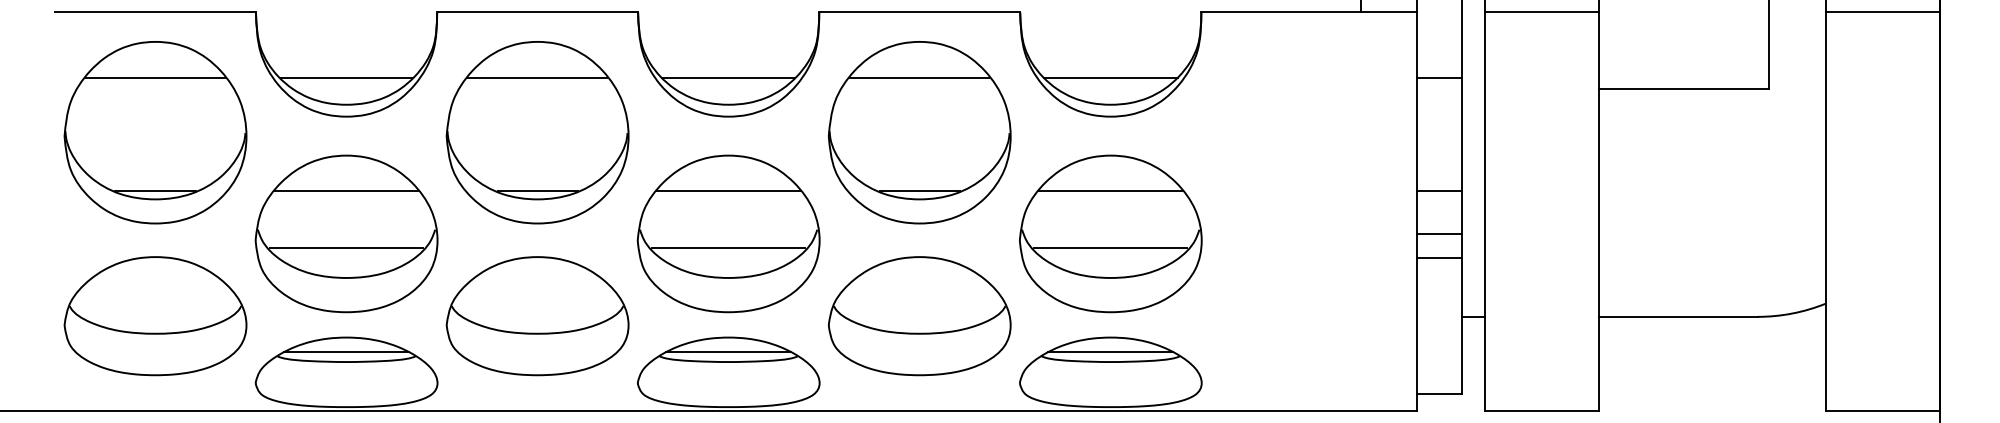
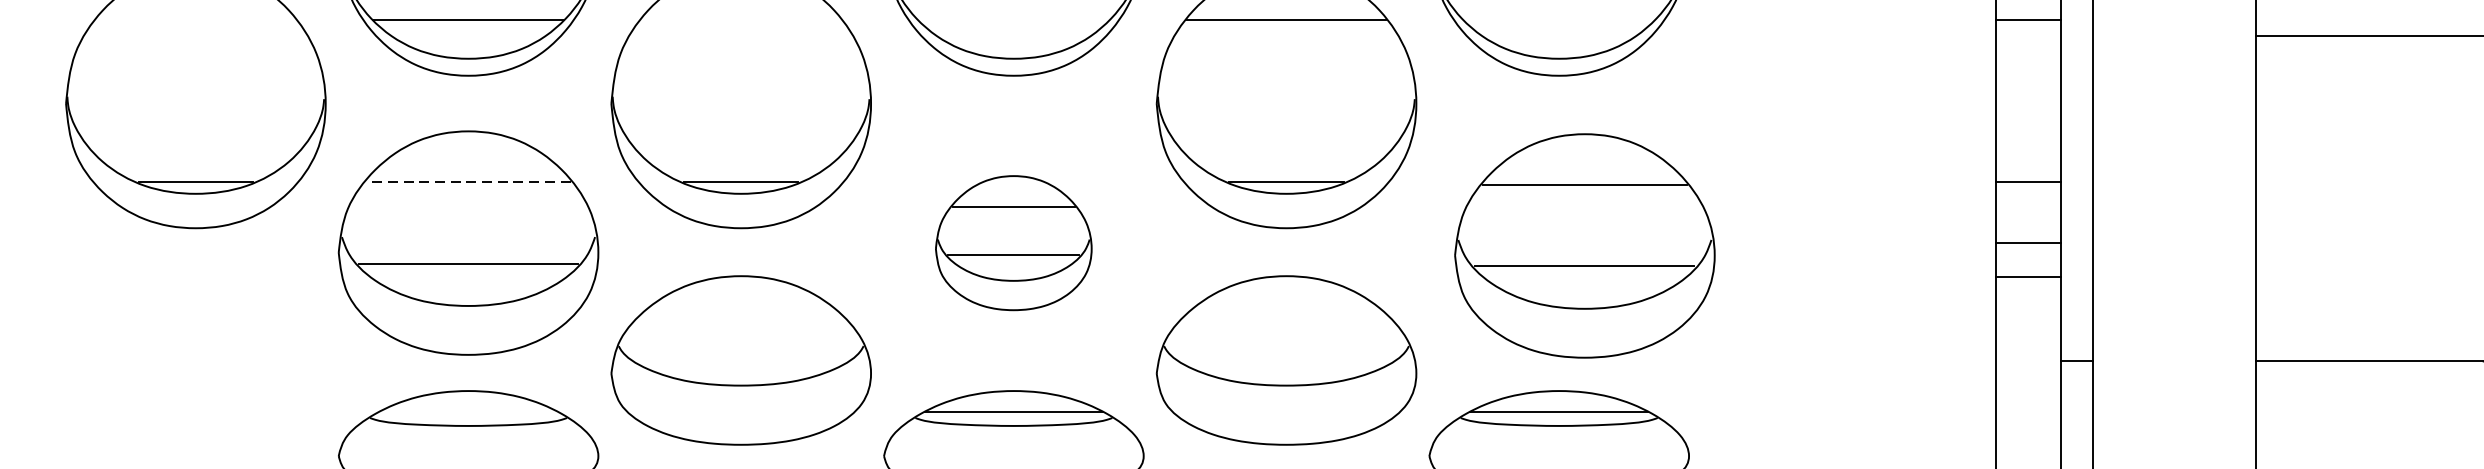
line: (155, 77) -> (195, 19), removed
line: (537, 77) -> (741, 19), removed
line: (728, 77) -> (1013, 19), removed
line: (1110, 77) -> (1558, 19), removed
line: (346, 191) -> (468, 182), solid -> dashed
part: (728, 233) -> (1013, 242), size x0.6
part: (1110, 233) -> (1584, 245), moved
part: (155, 316) -> (195, 360), removed
line: (346, 352) -> (468, 412), removed

